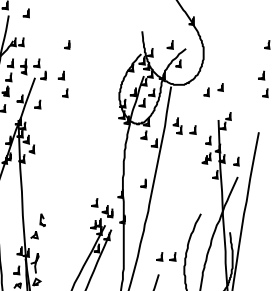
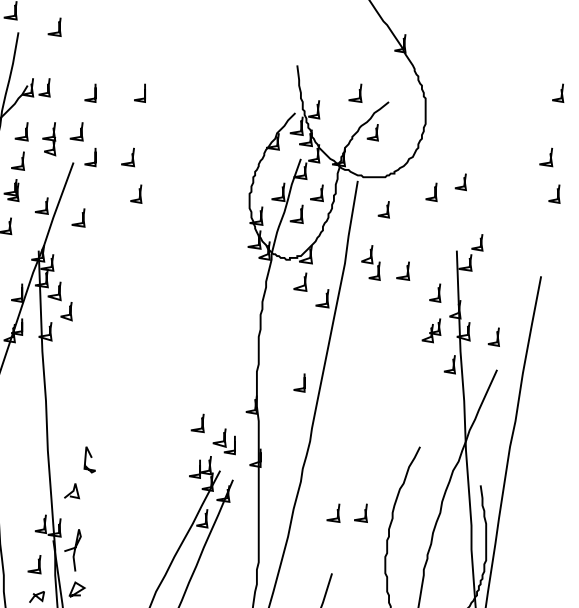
line: (44, 44) -> (93, 92), added
line: (184, 100) -> (385, 209), added
part: (166, 256) -> (348, 512), moved

